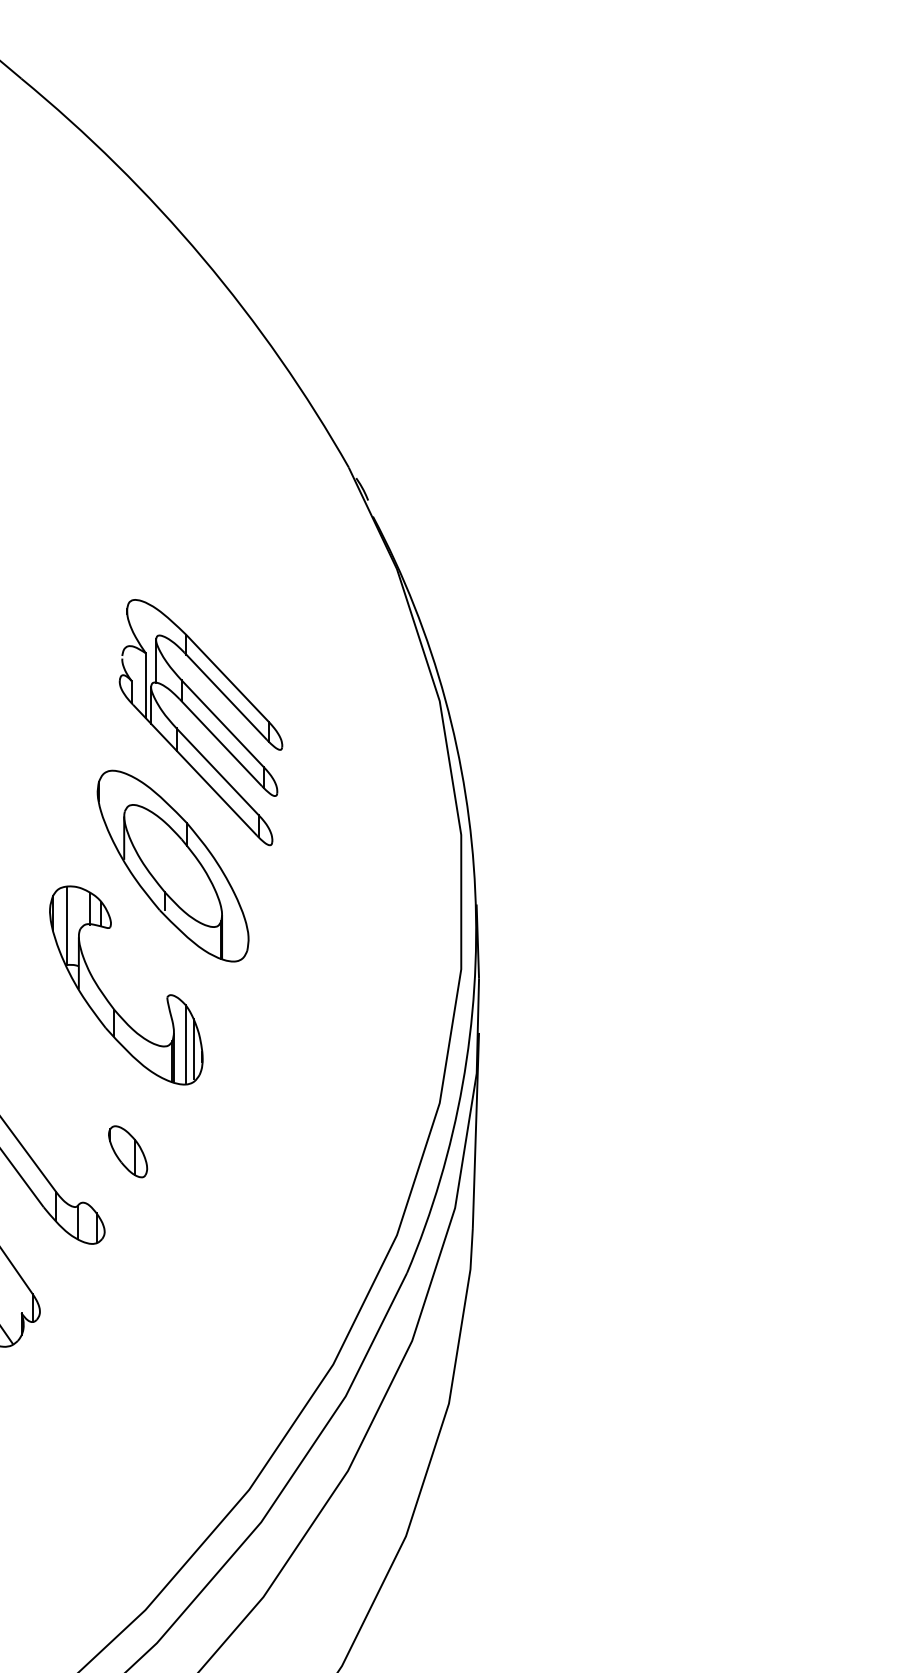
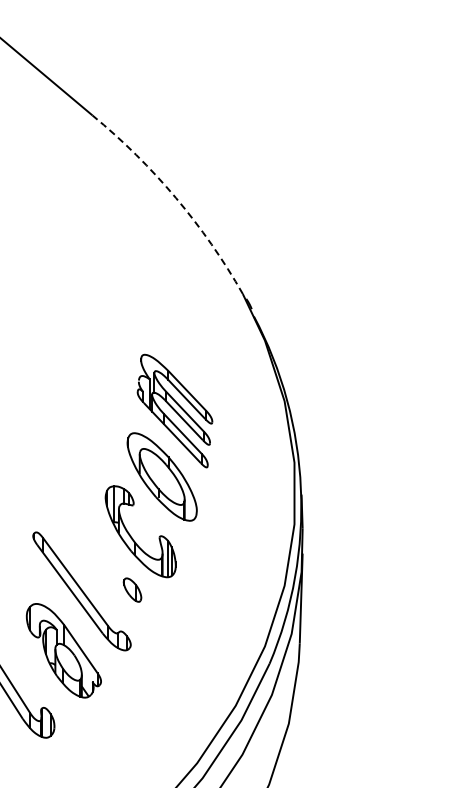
arc: (202, 257) -> (175, 197), solid -> dashed
part: (127, 1150) -> (132, 589), moved

